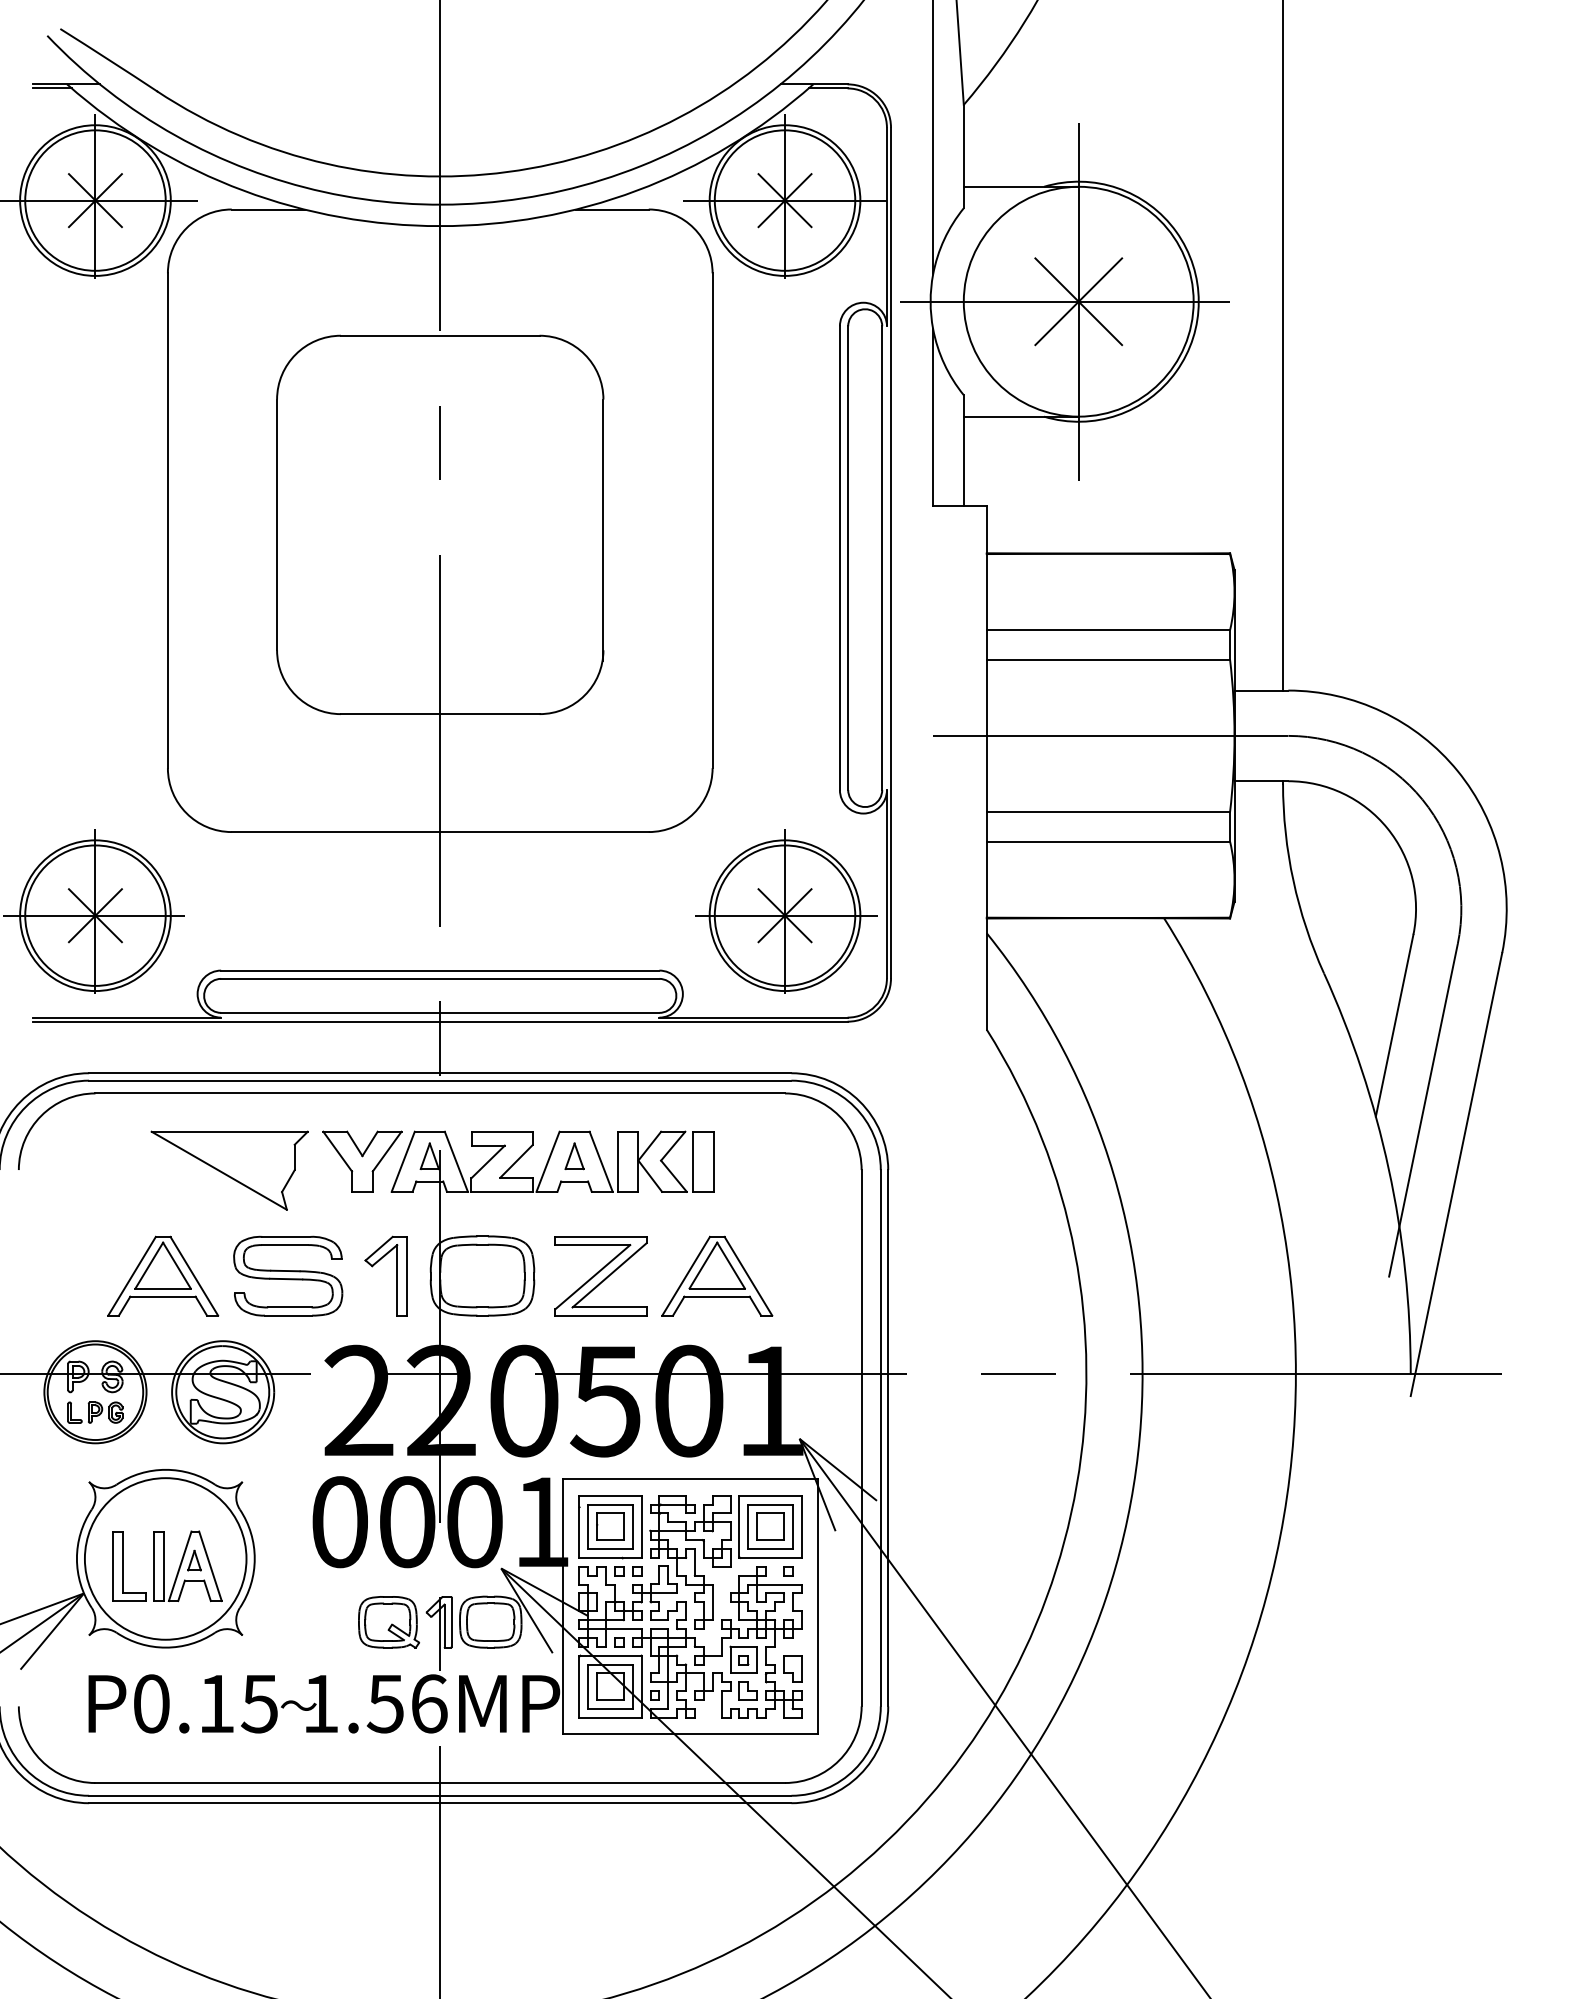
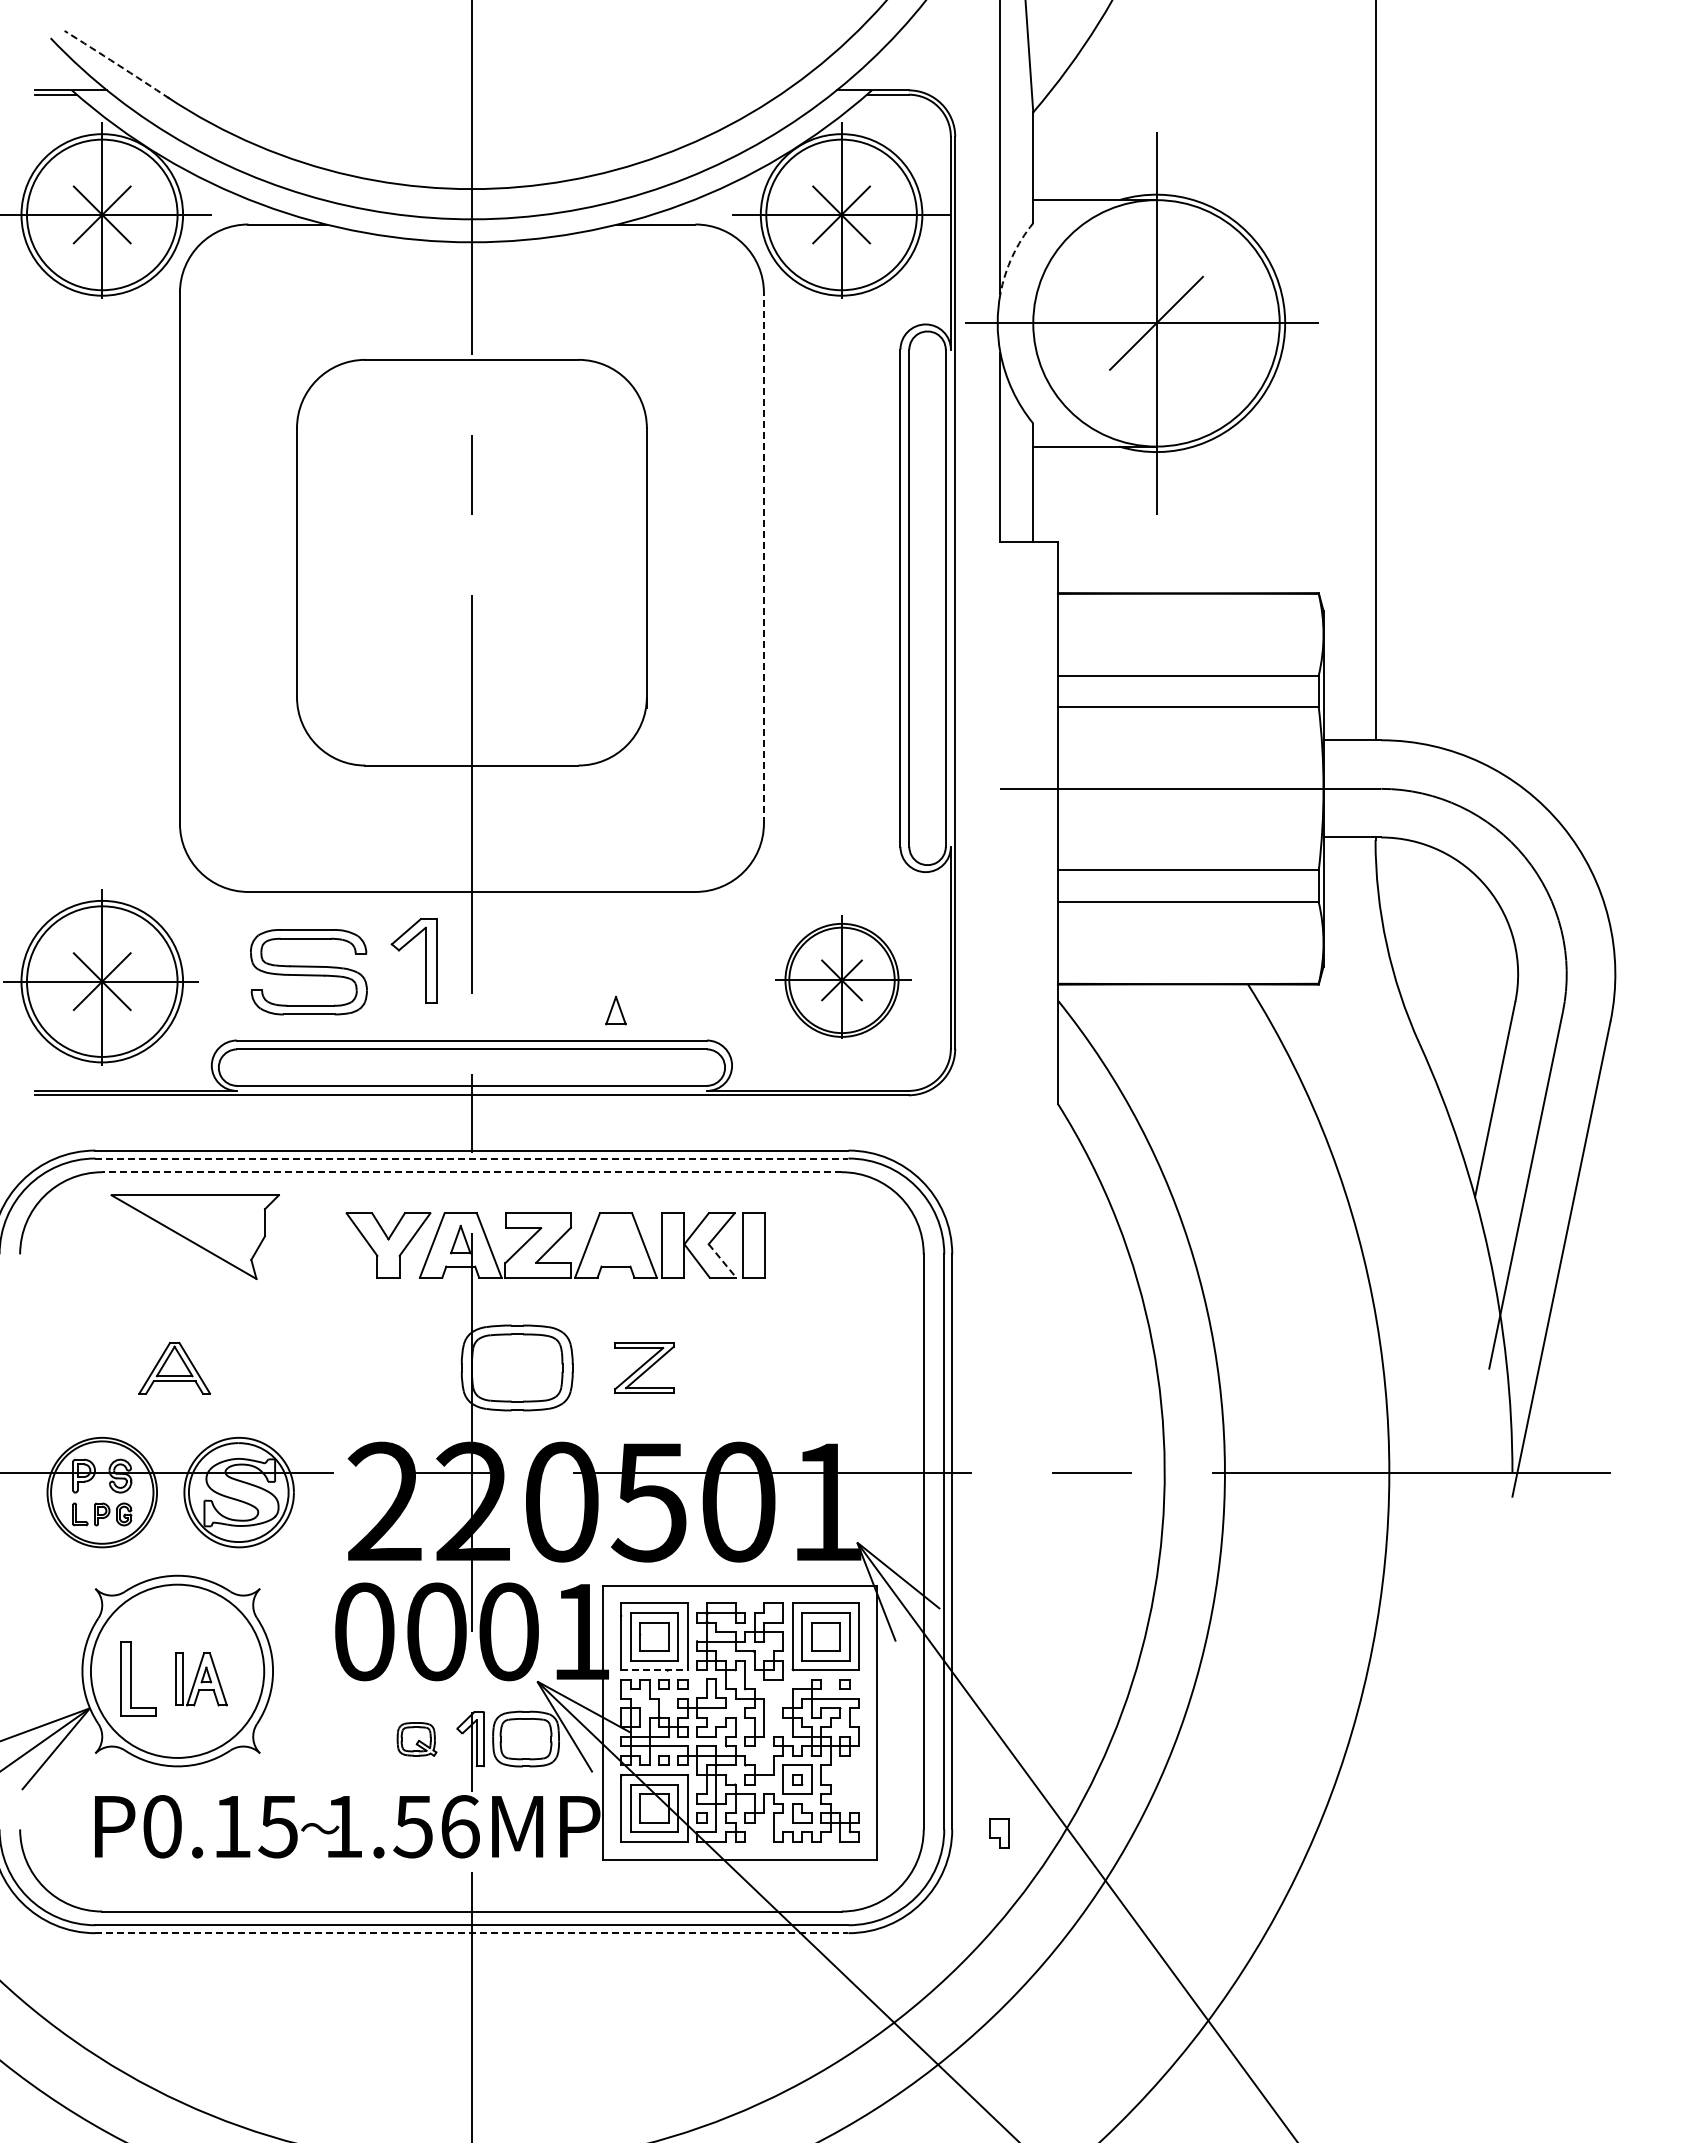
arc: (109, 60) -> (117, 64), solid -> dashed
arc: (944, 239) -> (1012, 256), solid -> dashed
line: (1078, 300) -> (1156, 322), removed
line: (712, 520) -> (763, 557), solid -> dashed
part: (785, 911) -> (842, 977), size x0.7
line: (439, 1080) -> (471, 1158), solid -> dashed
line: (439, 1093) -> (471, 1172), solid -> dashed
part: (574, 1156) -> (615, 1010), moved
part: (229, 1170) -> (194, 1236), moved
line: (673, 1176) -> (722, 1261), solid -> dashed
part: (396, 1275) -> (425, 960), moved
part: (601, 1275) -> (644, 1367), size x0.6
part: (162, 1276) -> (174, 1368), size x0.6
part: (287, 1276) -> (308, 972), moved
part: (716, 1276) -> (768, 1368), removed
line: (611, 1558) -> (655, 1670), solid -> dashed
part: (188, 1566) -> (201, 1679), size x0.7
part: (388, 1622) -> (416, 1739), size x0.6
part: (792, 1669) -> (999, 1833), moved
line: (439, 1803) -> (471, 1933), solid -> dashed

